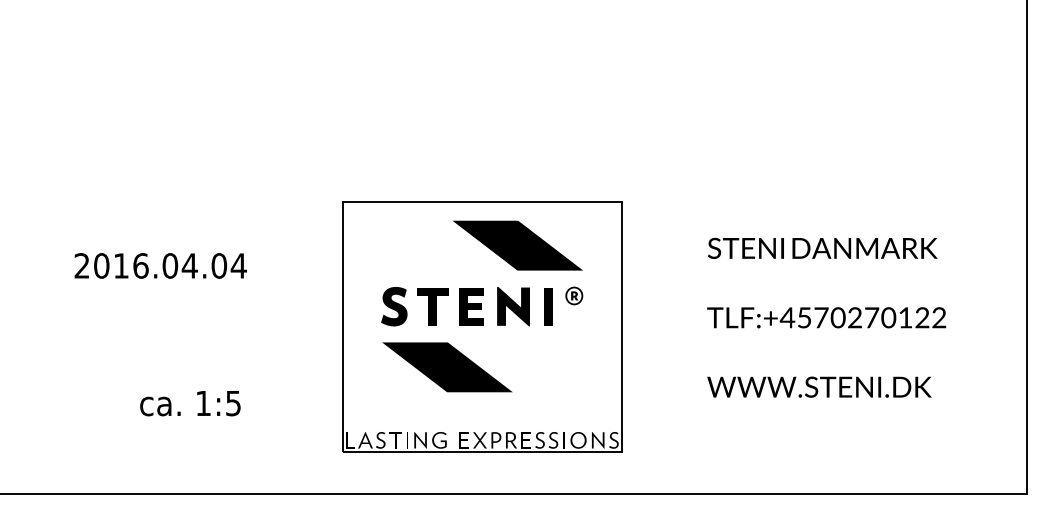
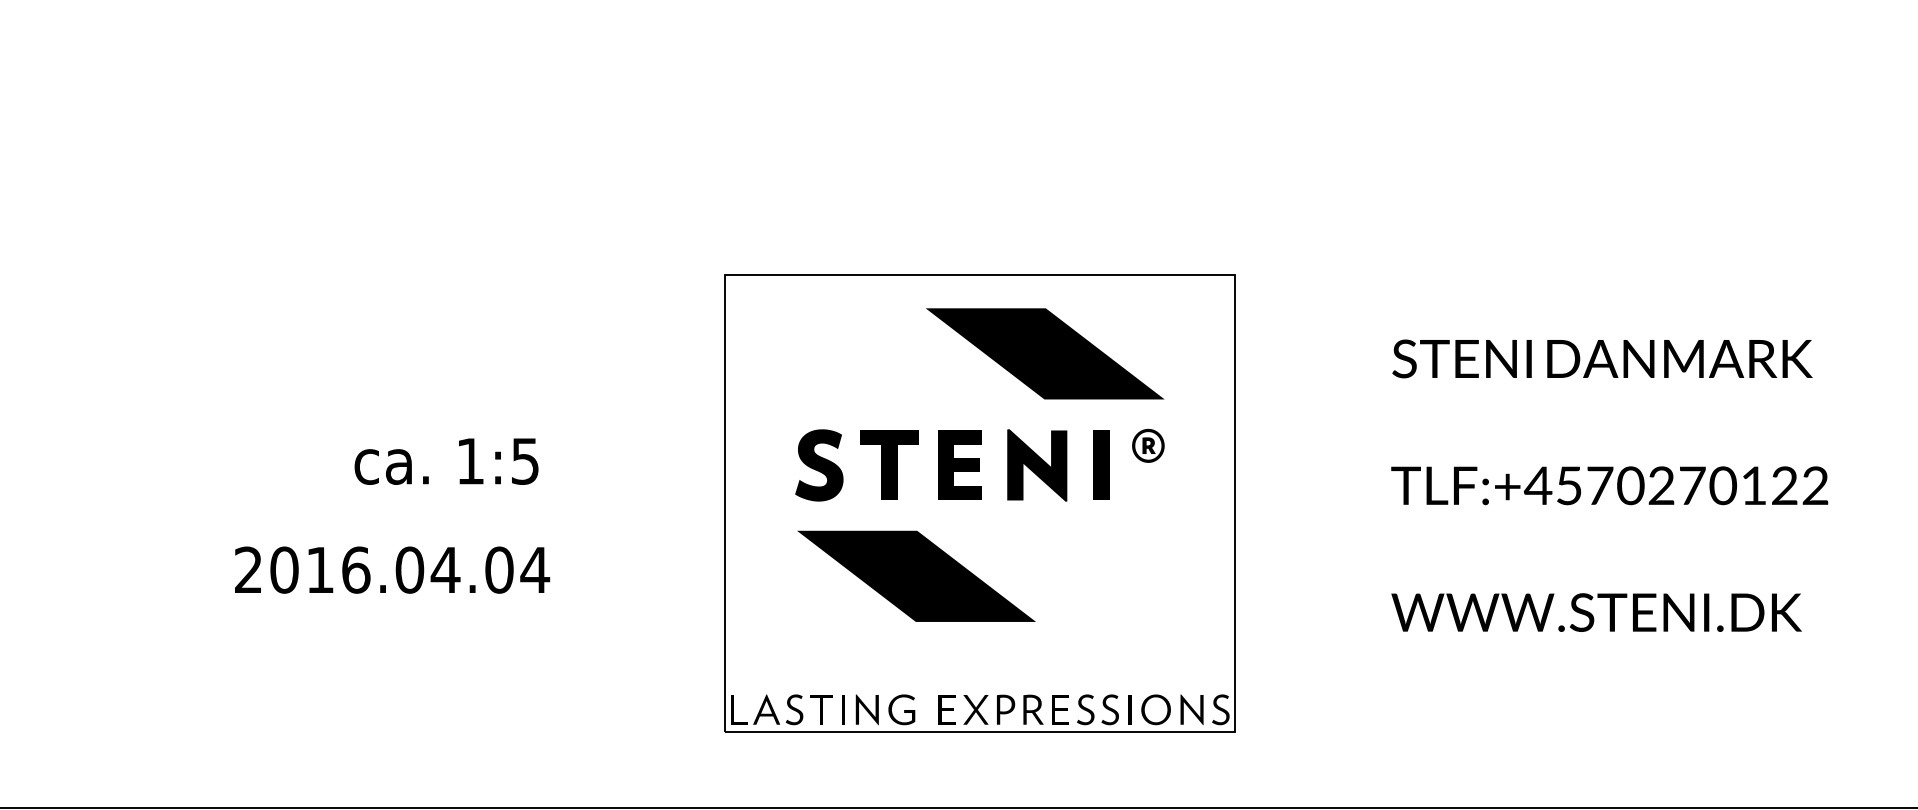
text: (160, 265) -> (391, 569), moved
text: (190, 403) -> (446, 461), moved

